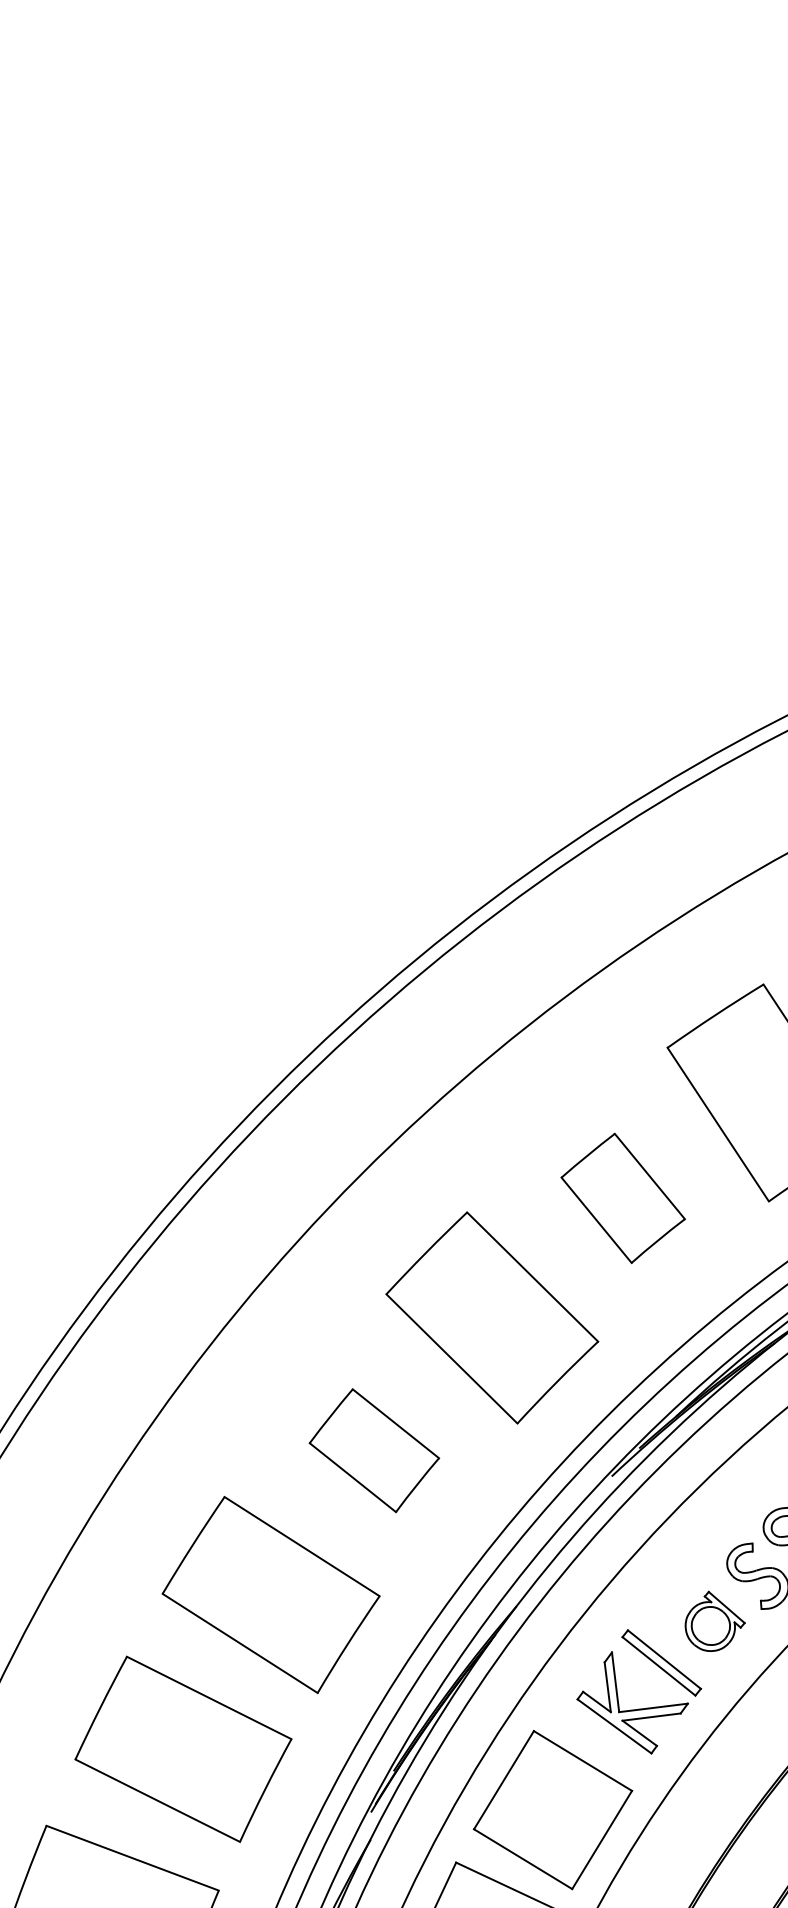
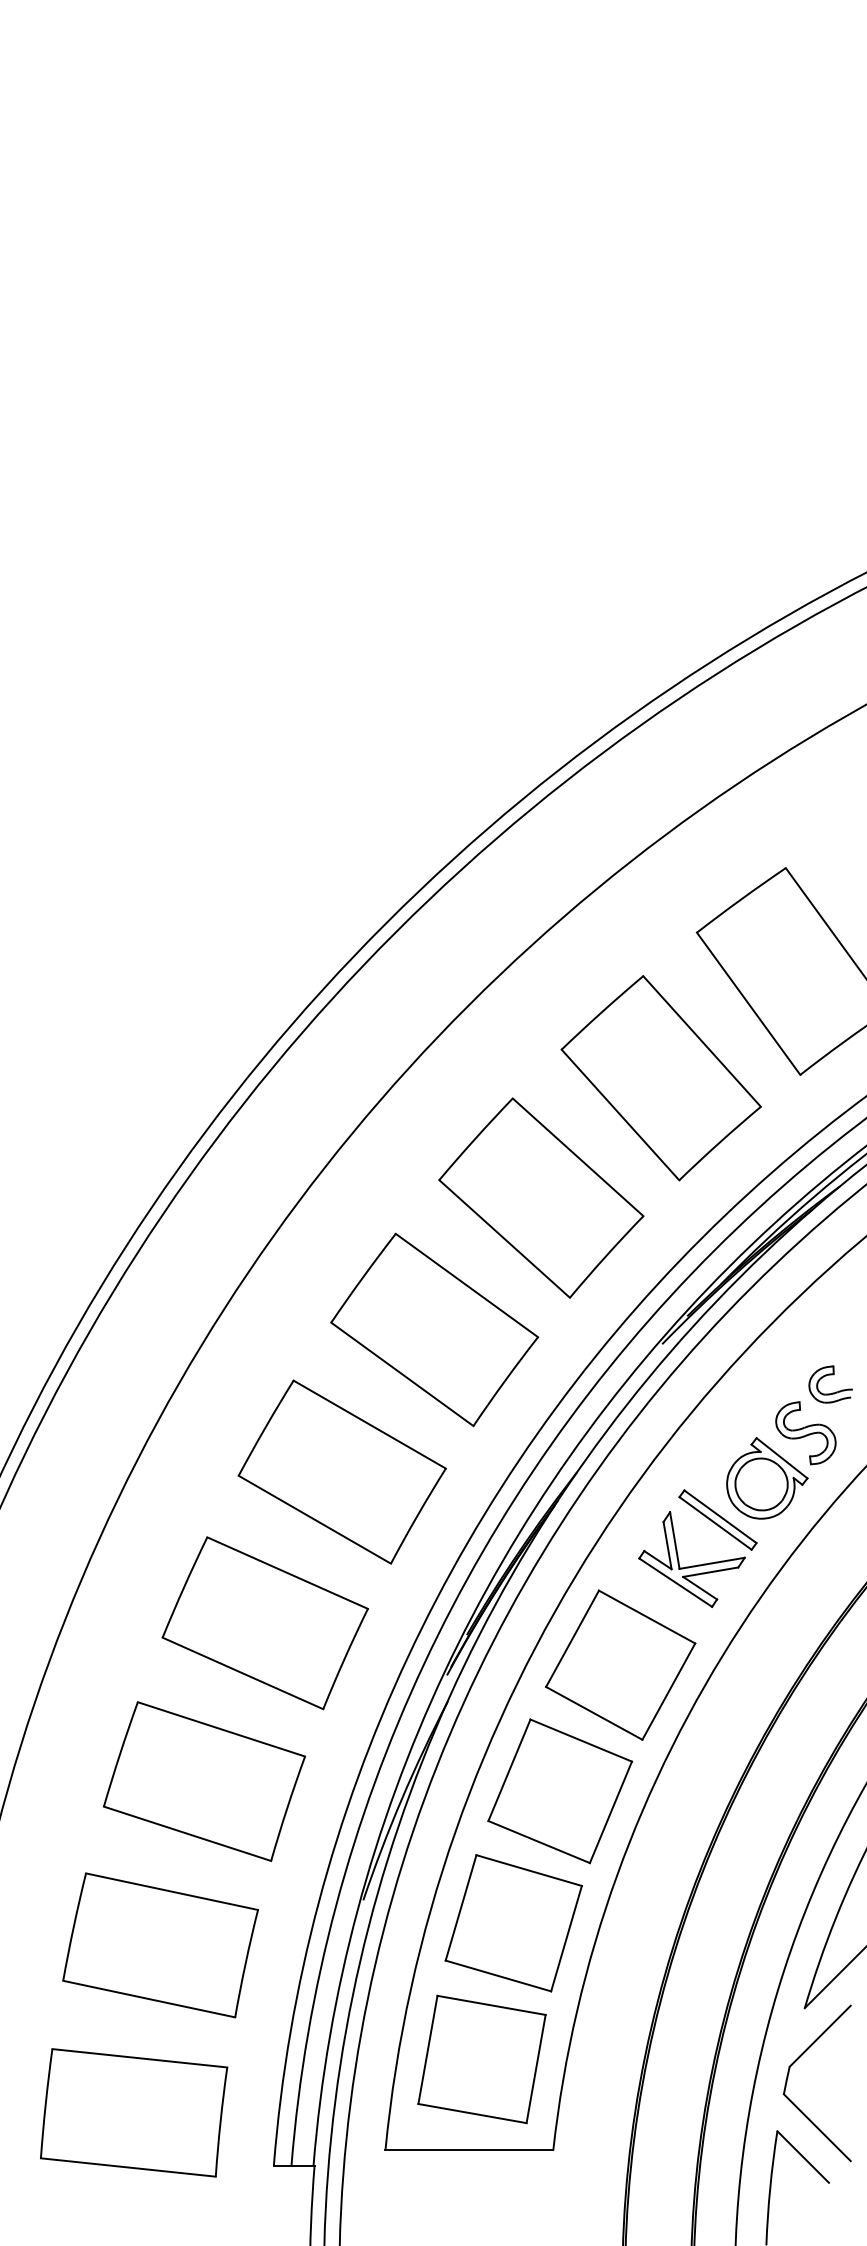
part: (622, 1198) -> (660, 1078), size x1.67
part: (374, 1450) -> (434, 1329), size x1.67
part: (715, 1621) -> (767, 1478), size x1.43

